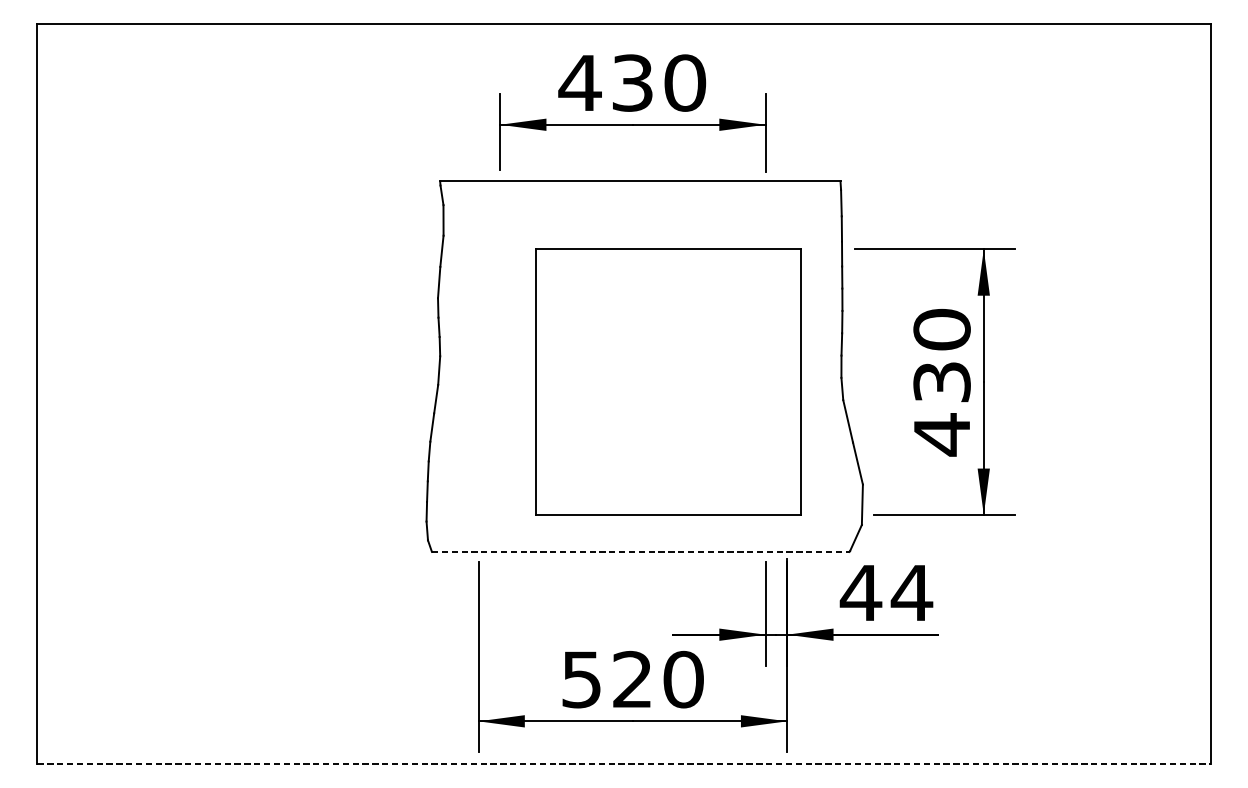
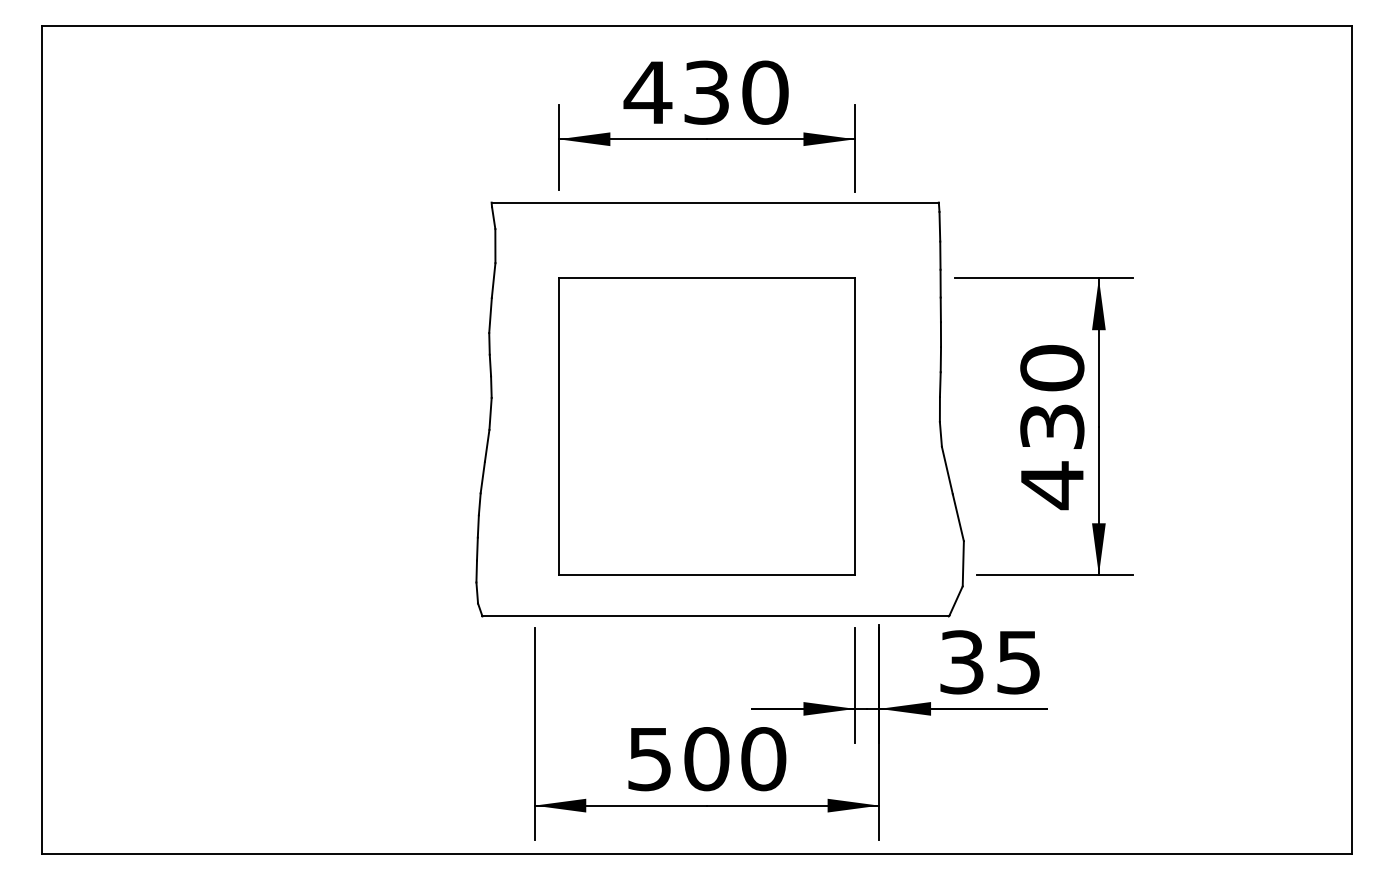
part: (668, 381) -> (706, 426), moved
line: (641, 552) -> (716, 616), dashed -> solid
text: (886, 593) -> (990, 662), 44 -> 35
text: (632, 680) -> (706, 759), 520 -> 500
line: (624, 764) -> (697, 853), dashed -> solid

